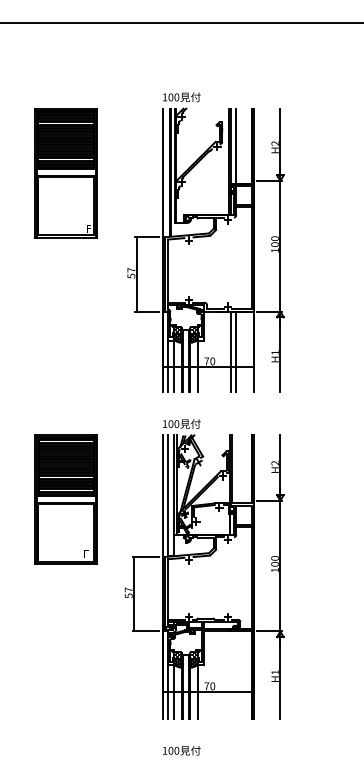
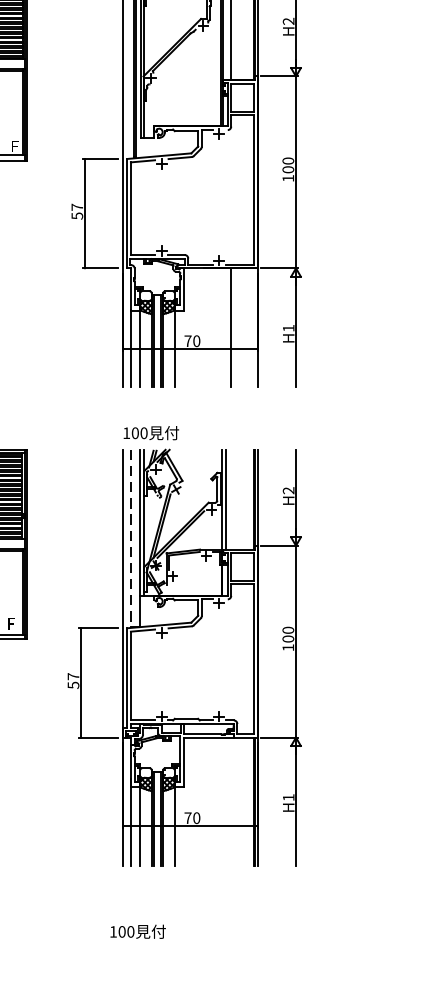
line: (230, 351) -> (222, 326), removed
line: (168, 496) -> (131, 539), solid -> dashed
text: (181, 750) -> (137, 931), moved

